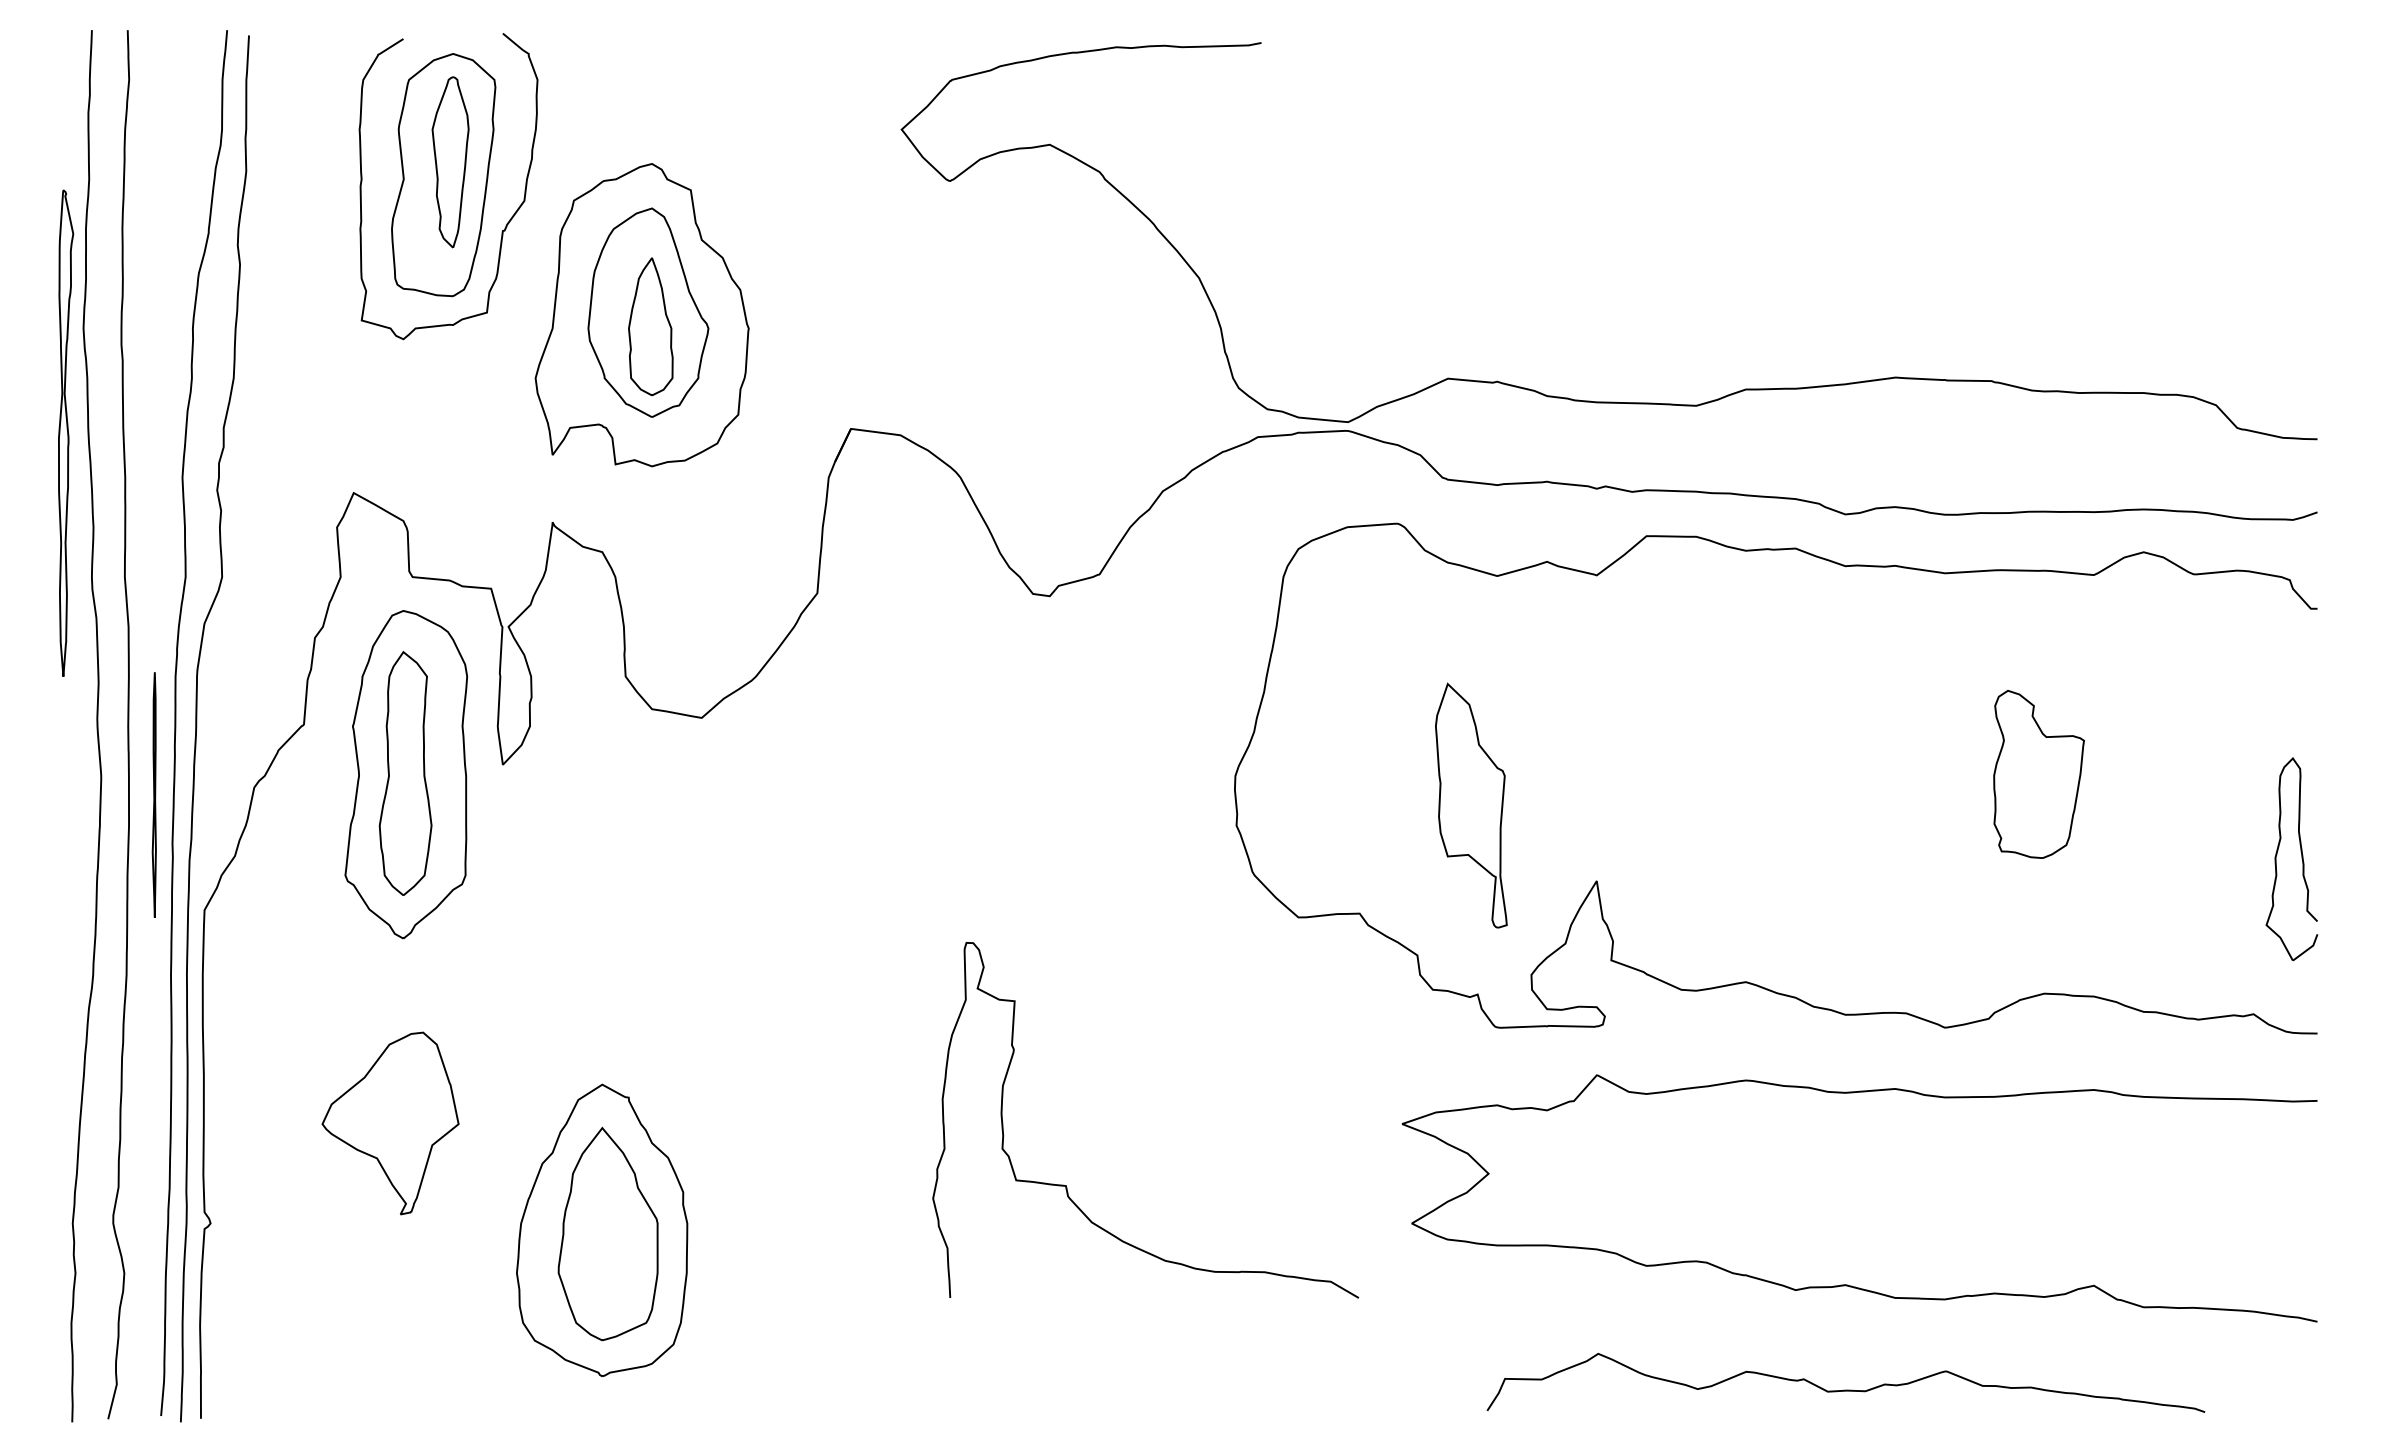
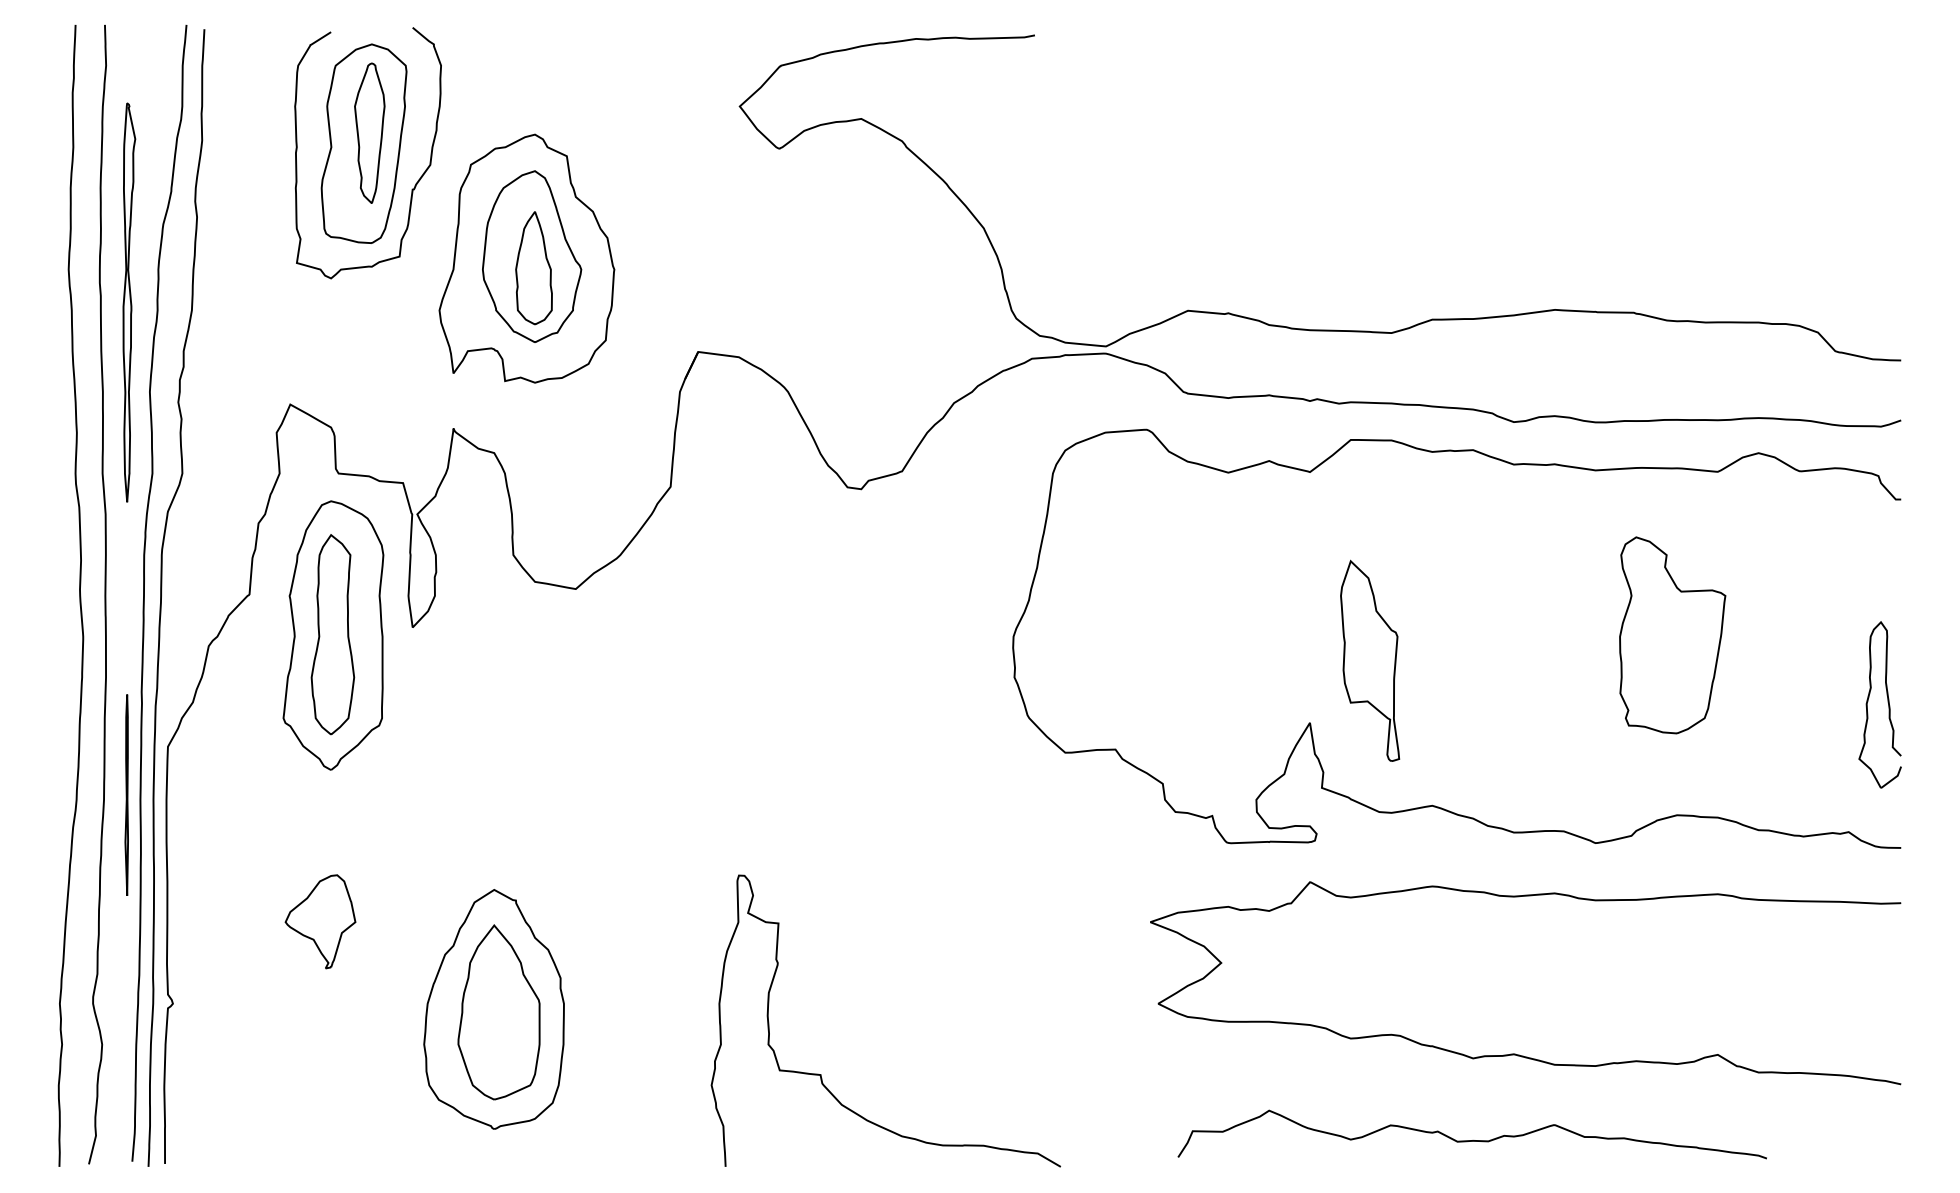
part: (66, 433) -> (129, 302), moved
part: (2038, 774) -> (1672, 635), size x1.43
line: (153, 794) -> (126, 794), moved
part: (1471, 805) -> (1370, 660), moved
part: (390, 1123) -> (320, 921), size x0.62
curve: (1067, 1185) -> (821, 1074), moved
curve: (1844, 1390) -> (1471, 1140), moved

